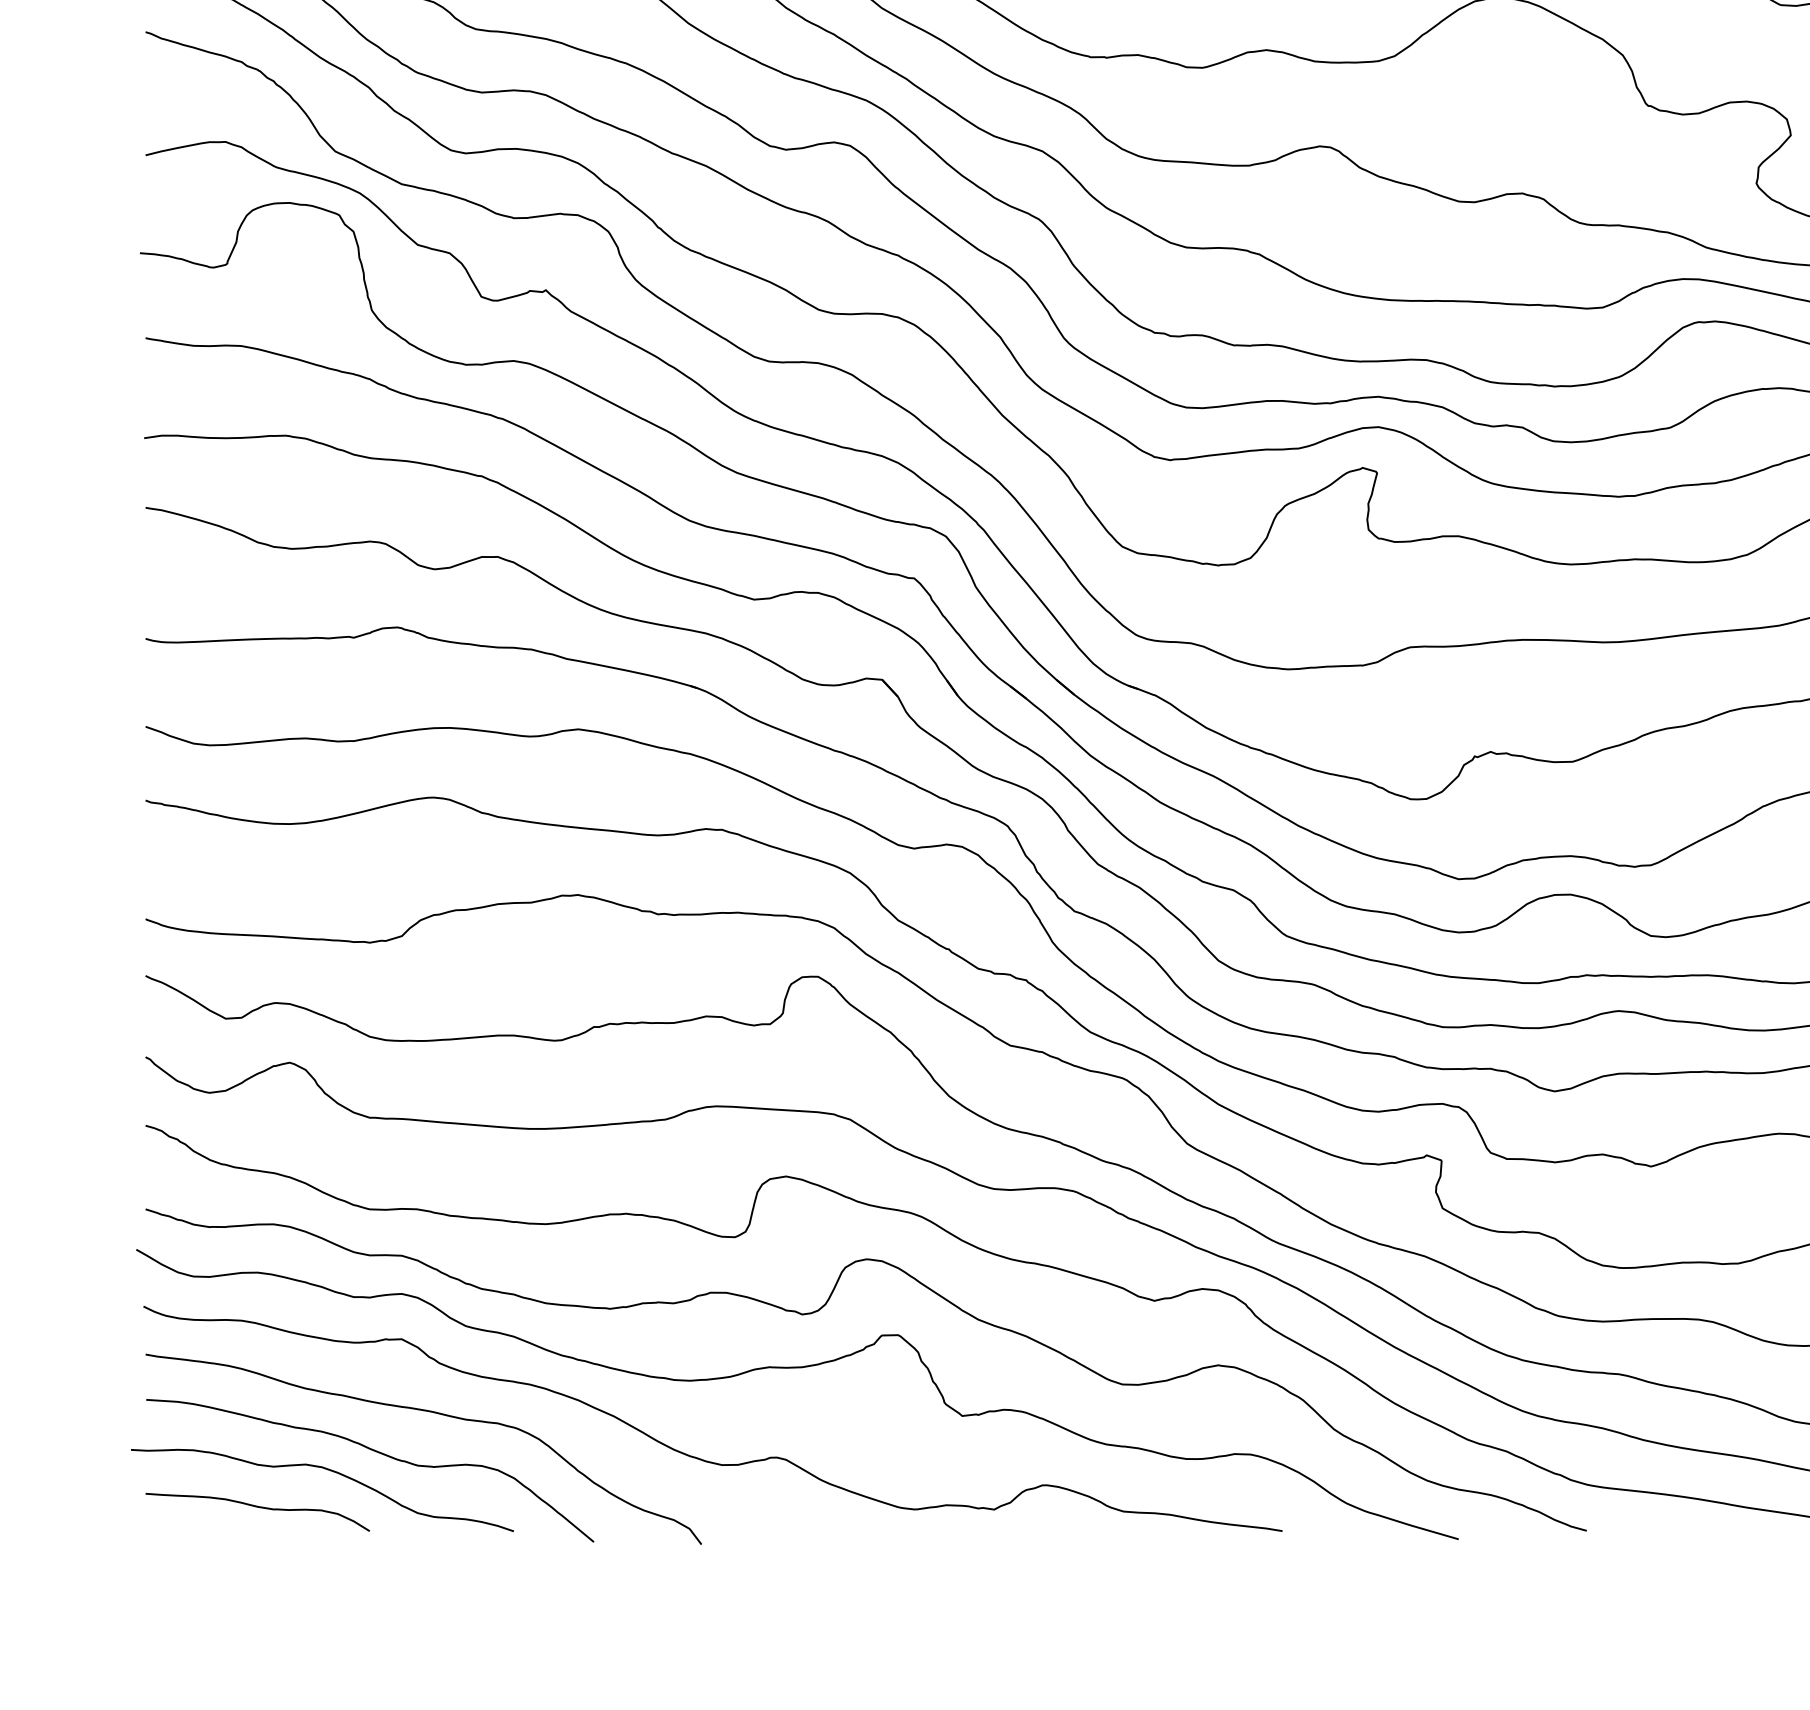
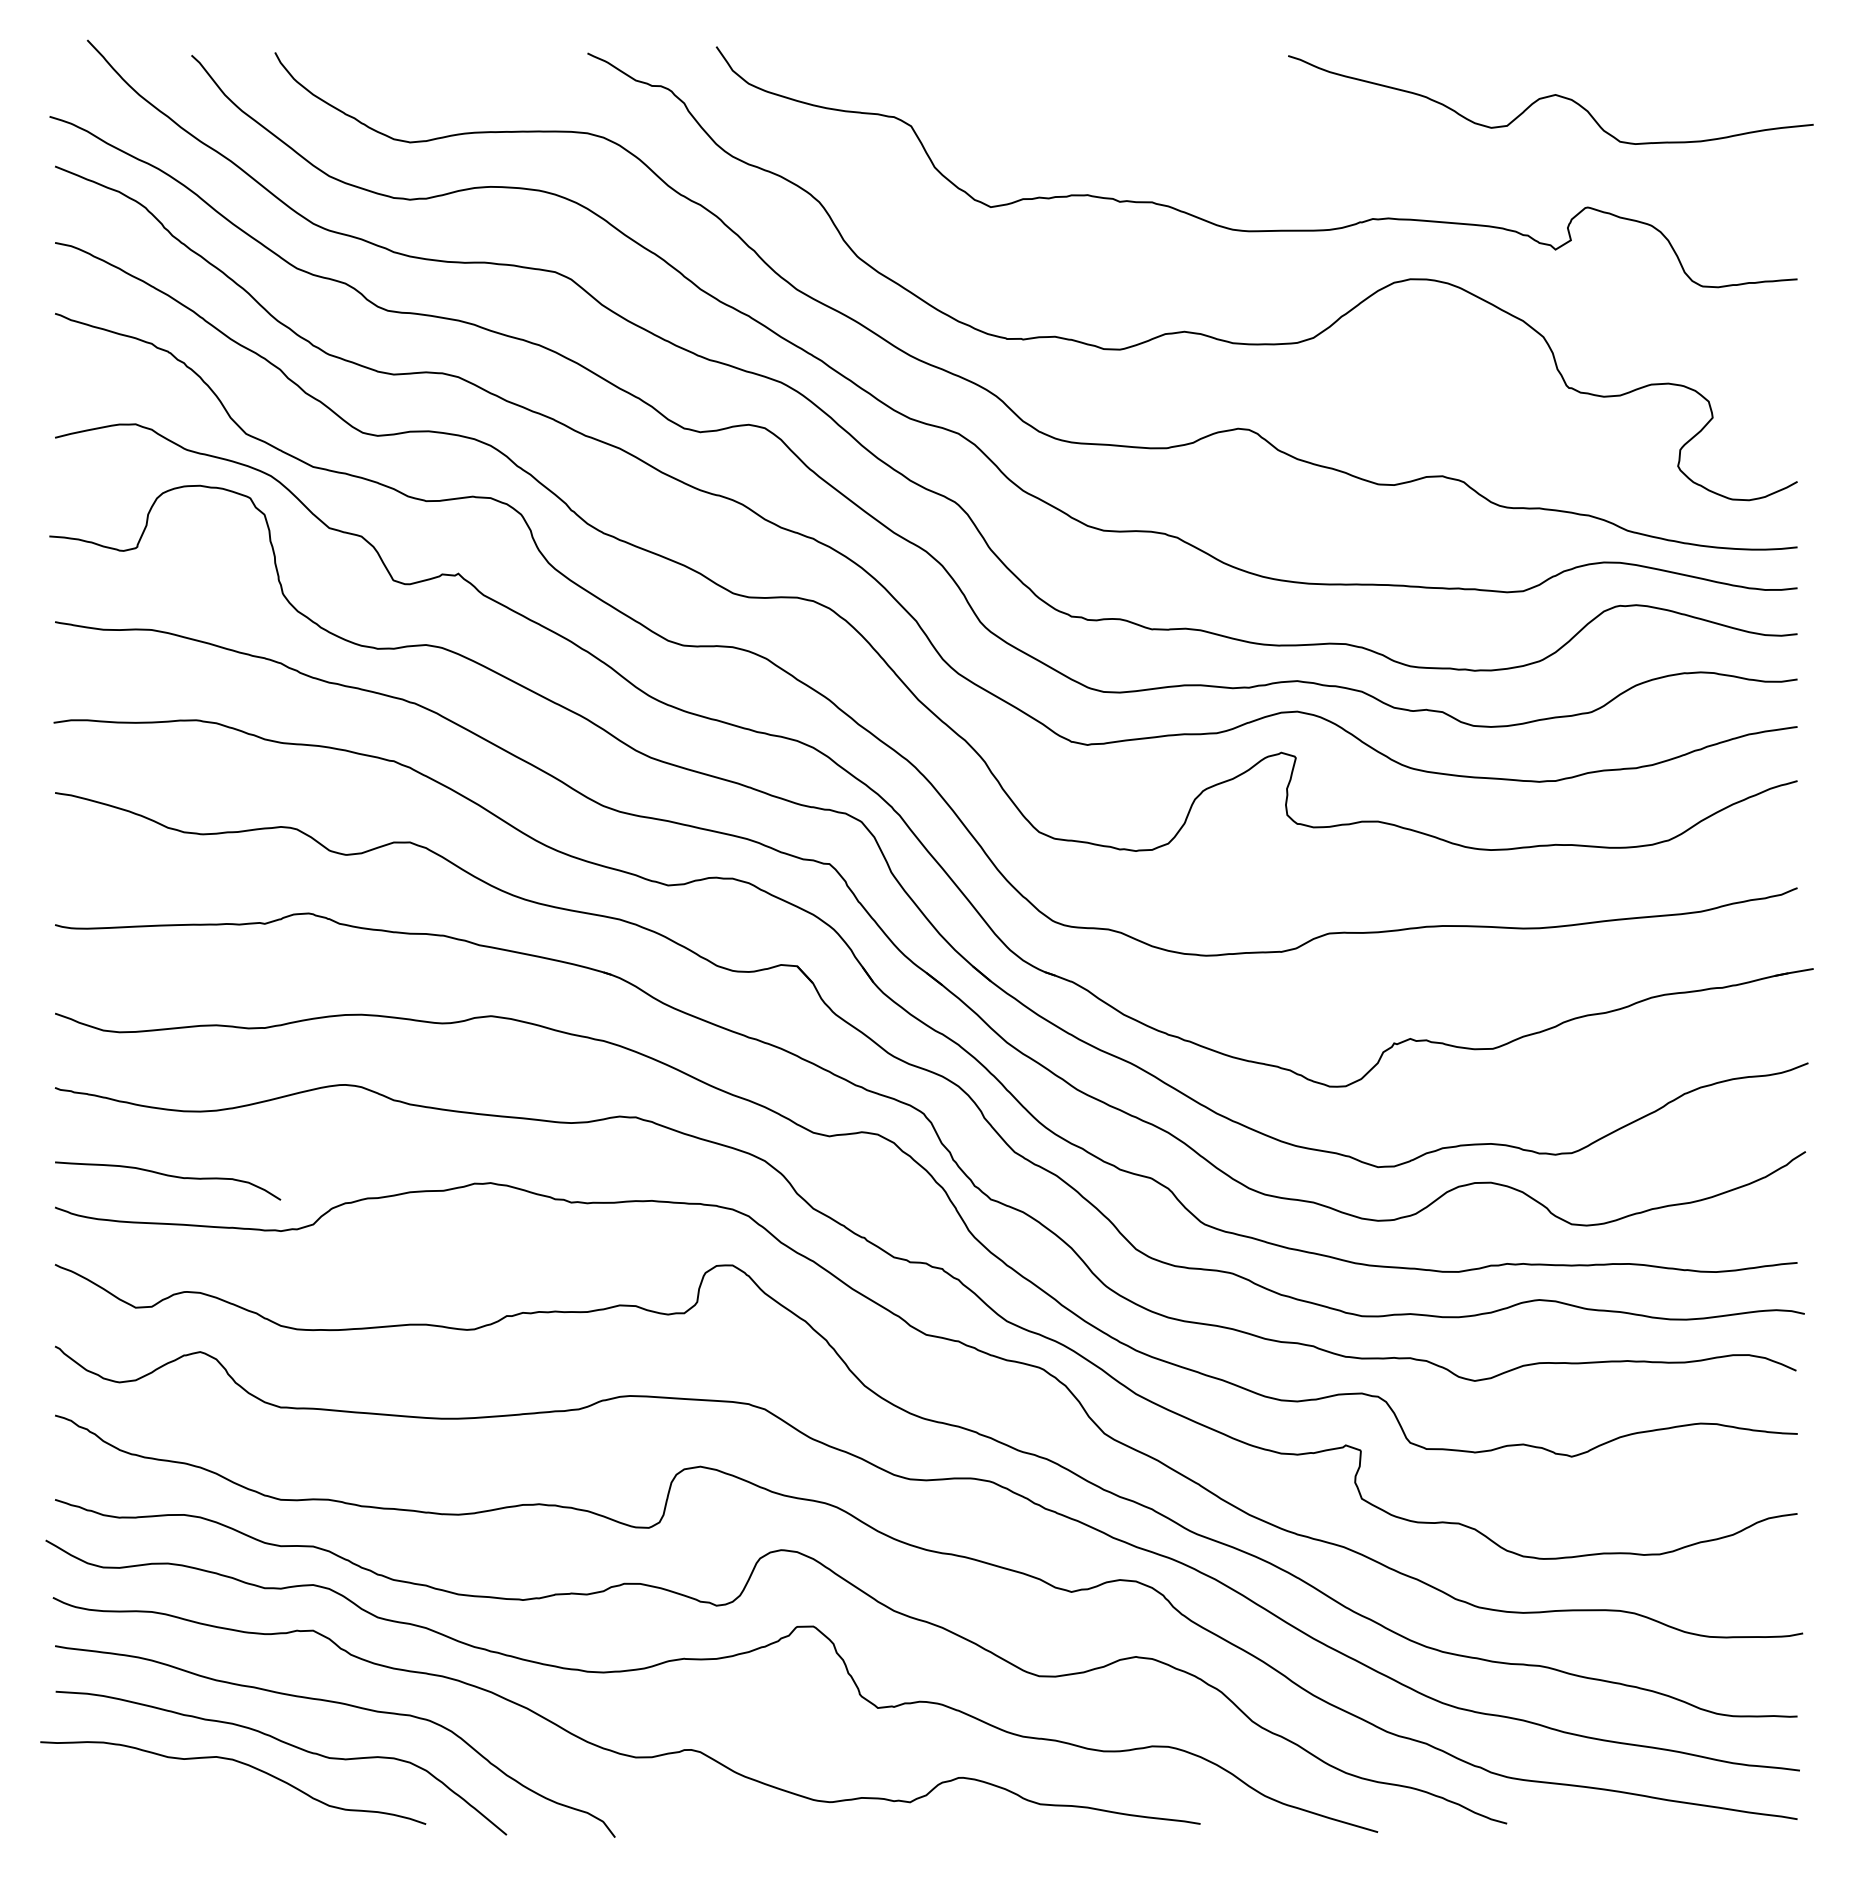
curve: (258, 1507) -> (168, 1176), moved

